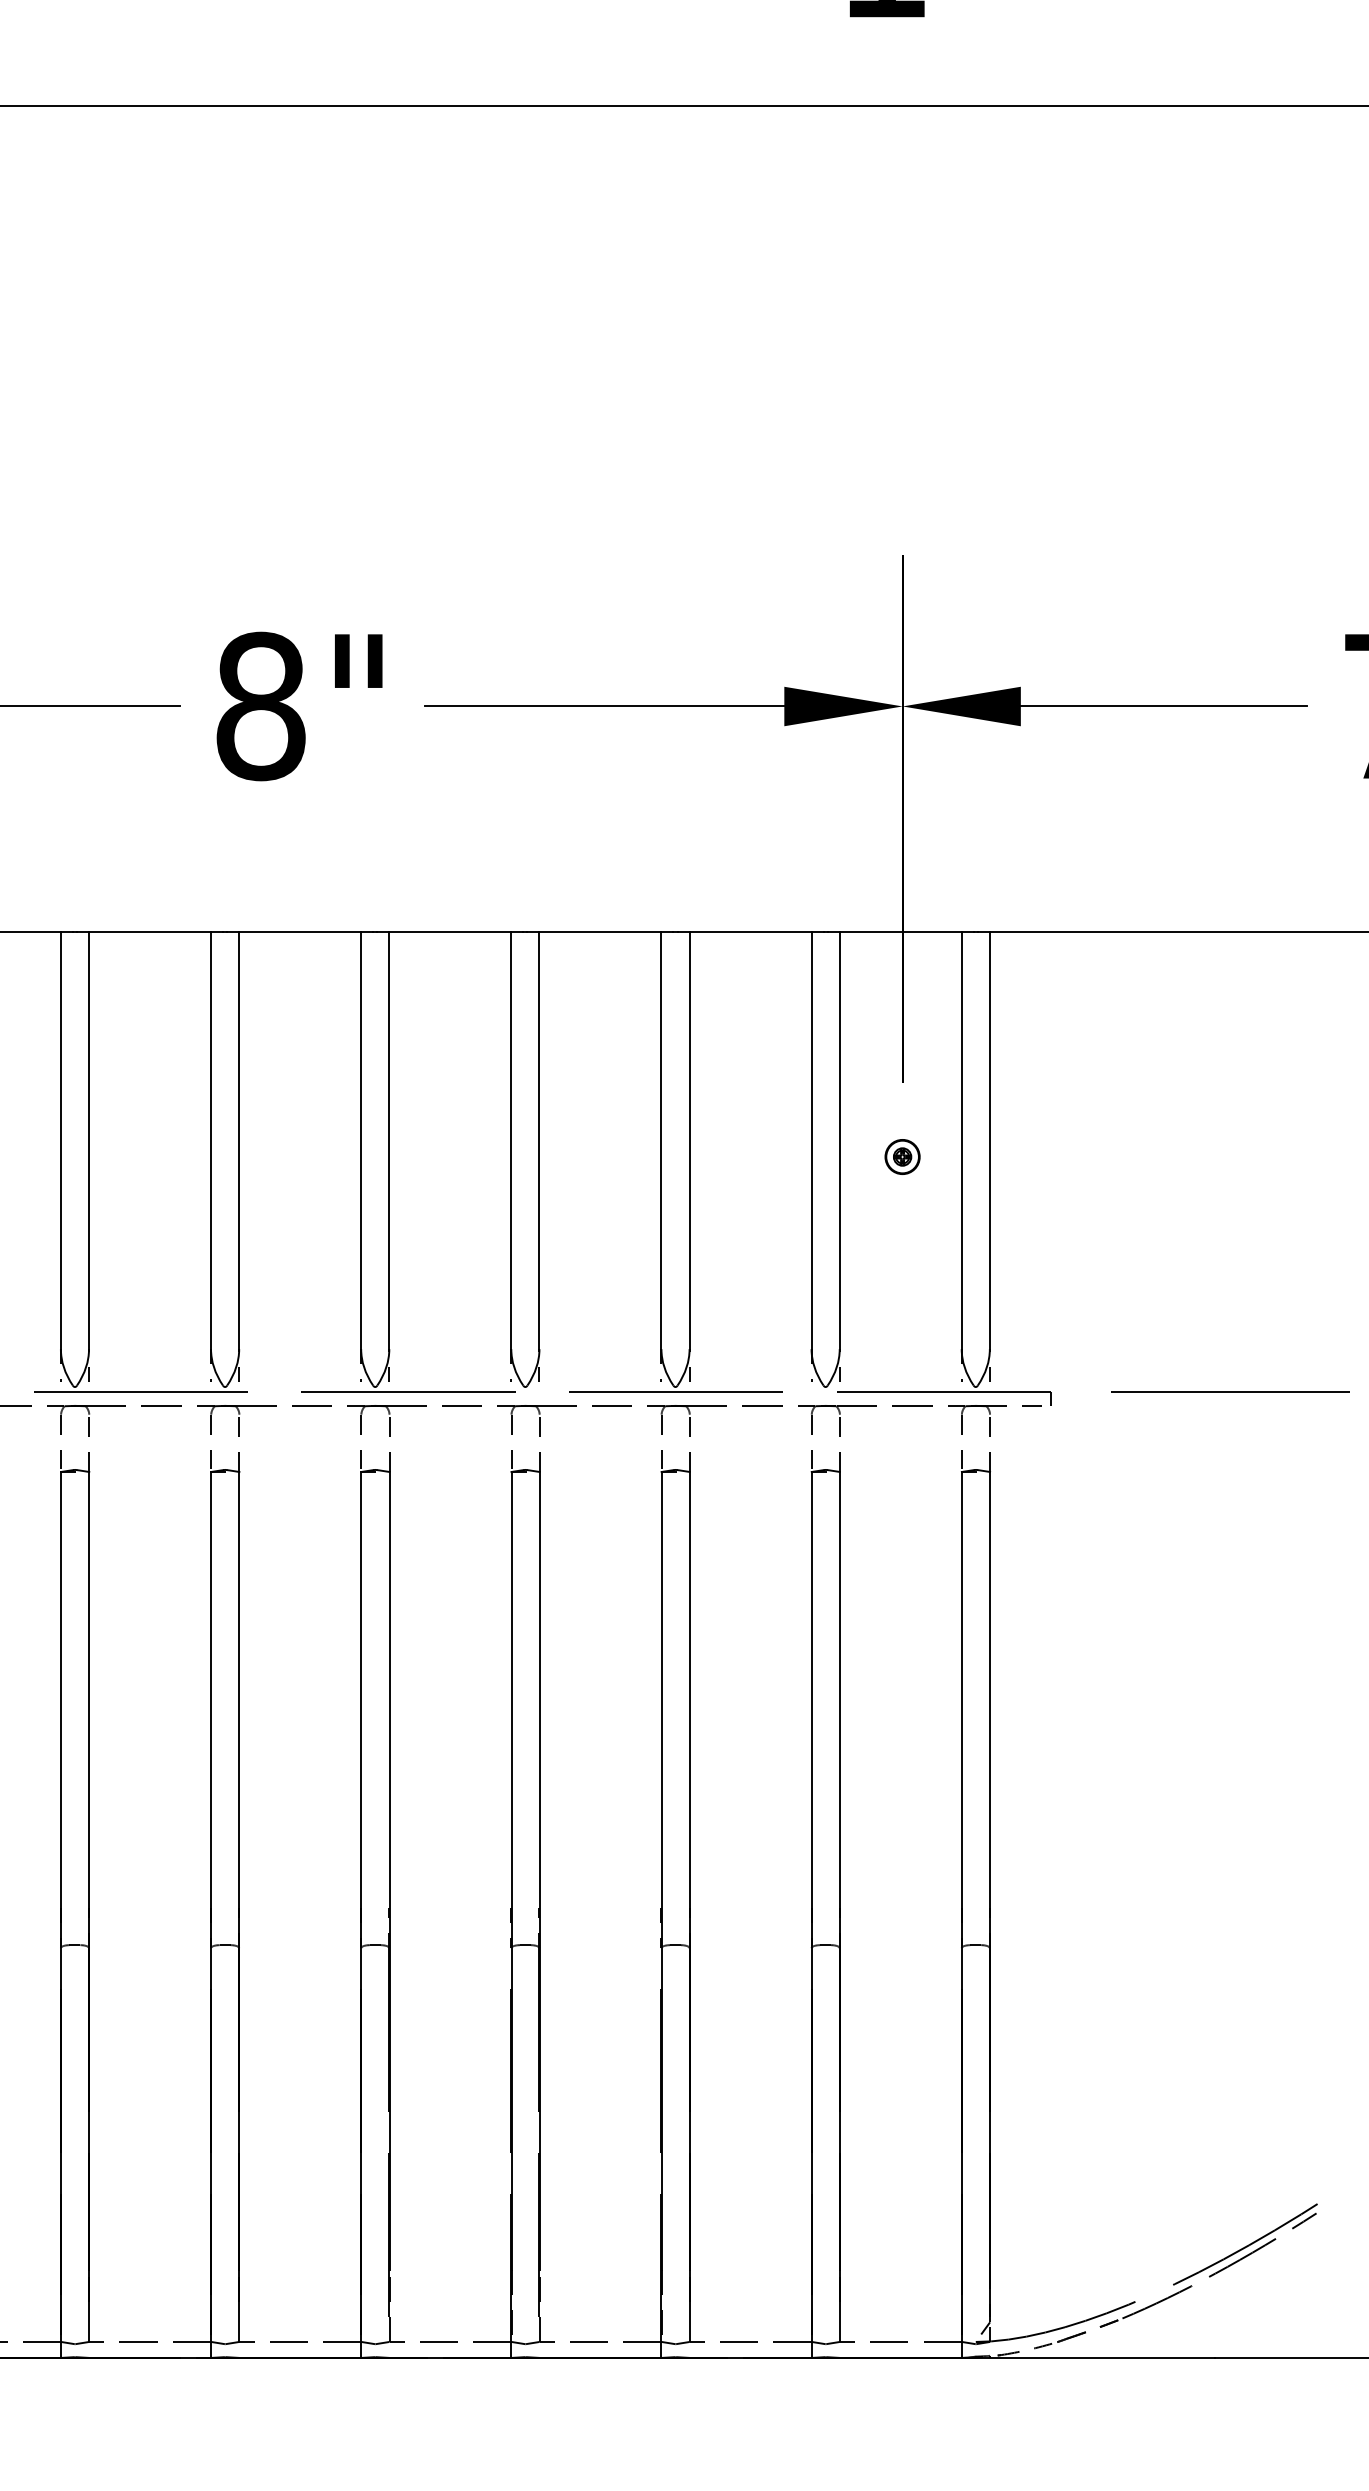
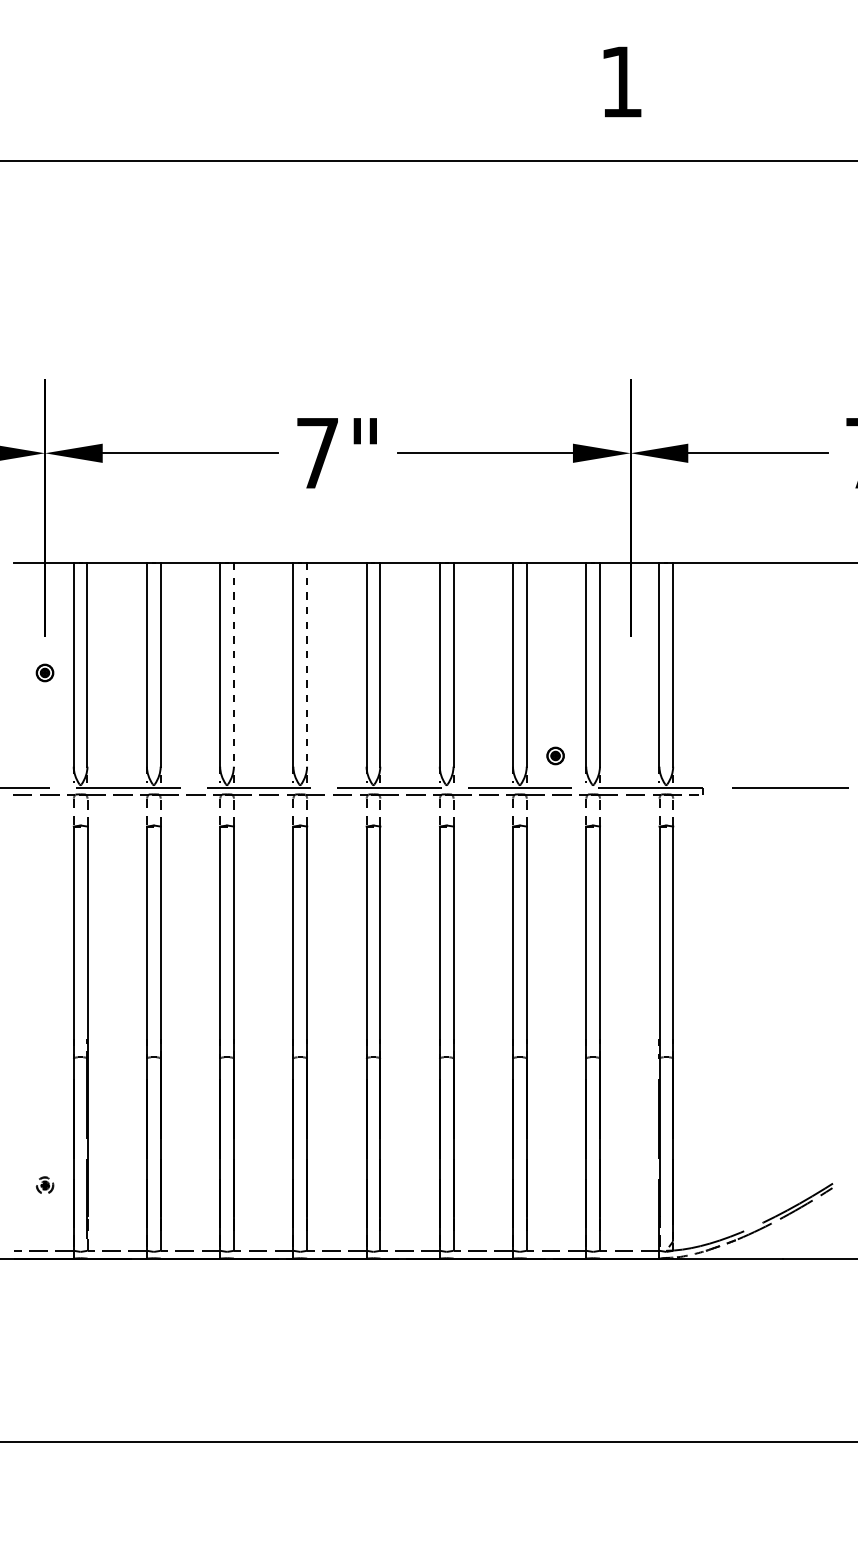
text: (260, 704) -> (317, 452), 8" -> 7"
line: (88, 1139) -> (233, 664), solid -> dashed
line: (239, 1139) -> (307, 664), solid -> dashed
part: (902, 1156) -> (555, 755), moved

